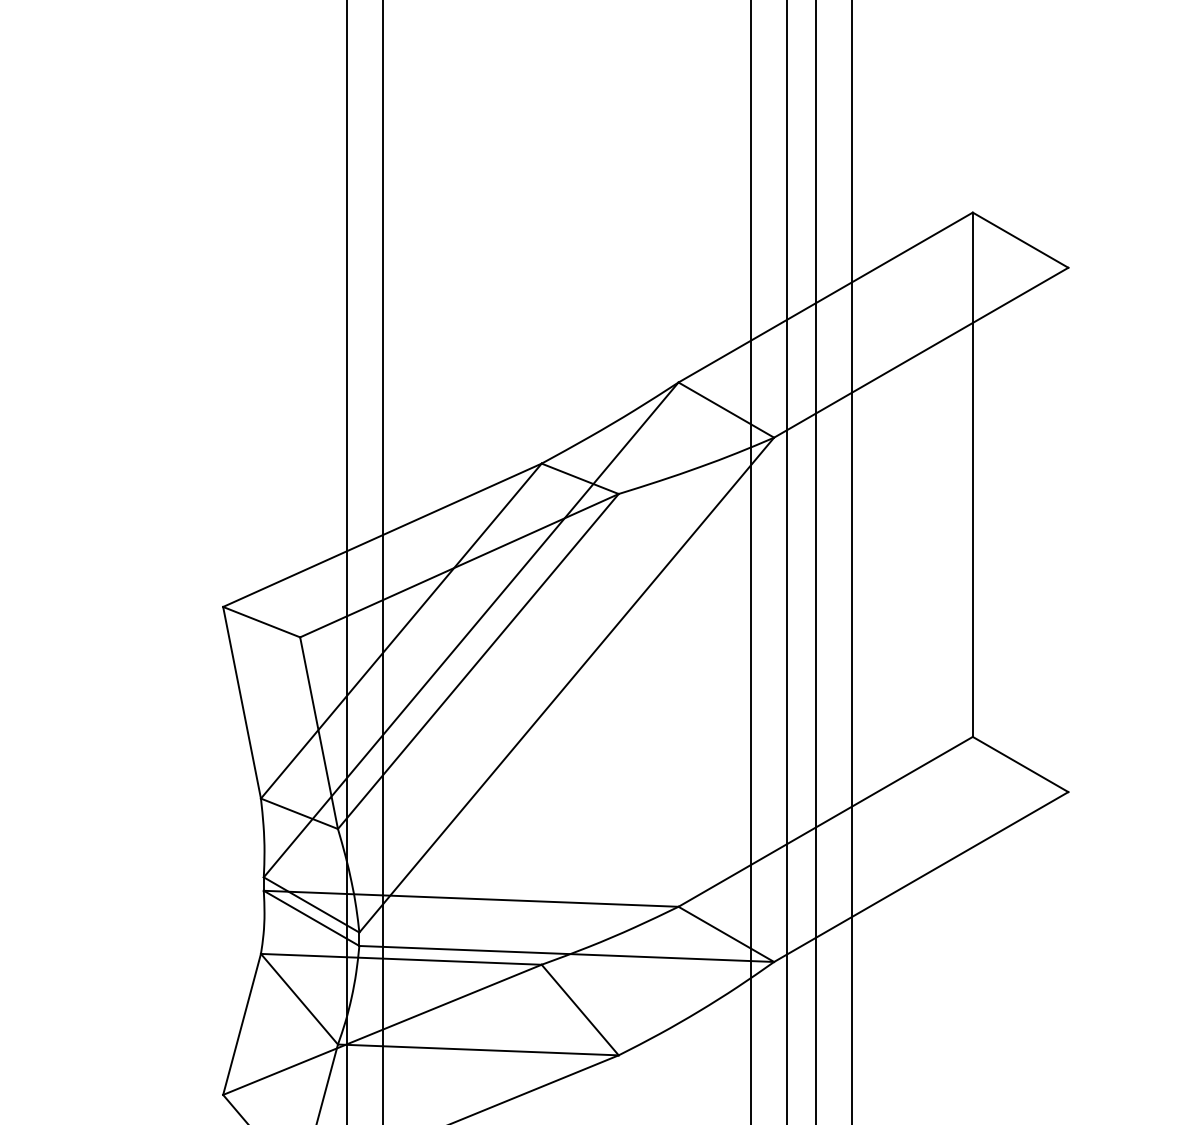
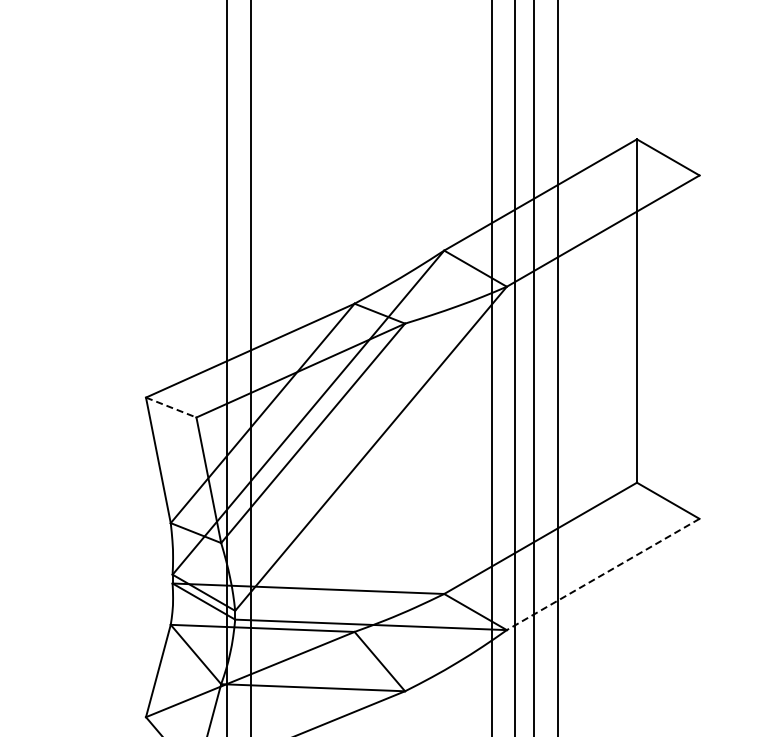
line: (262, 622) -> (171, 407), solid -> dashed
line: (920, 877) -> (602, 574), solid -> dashed

